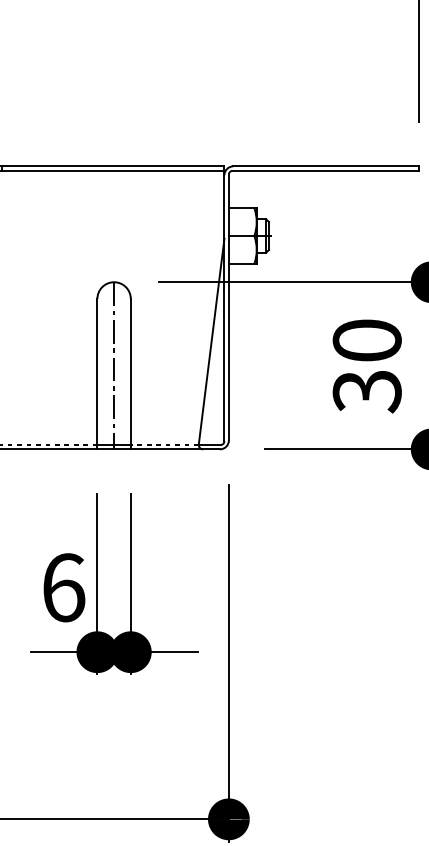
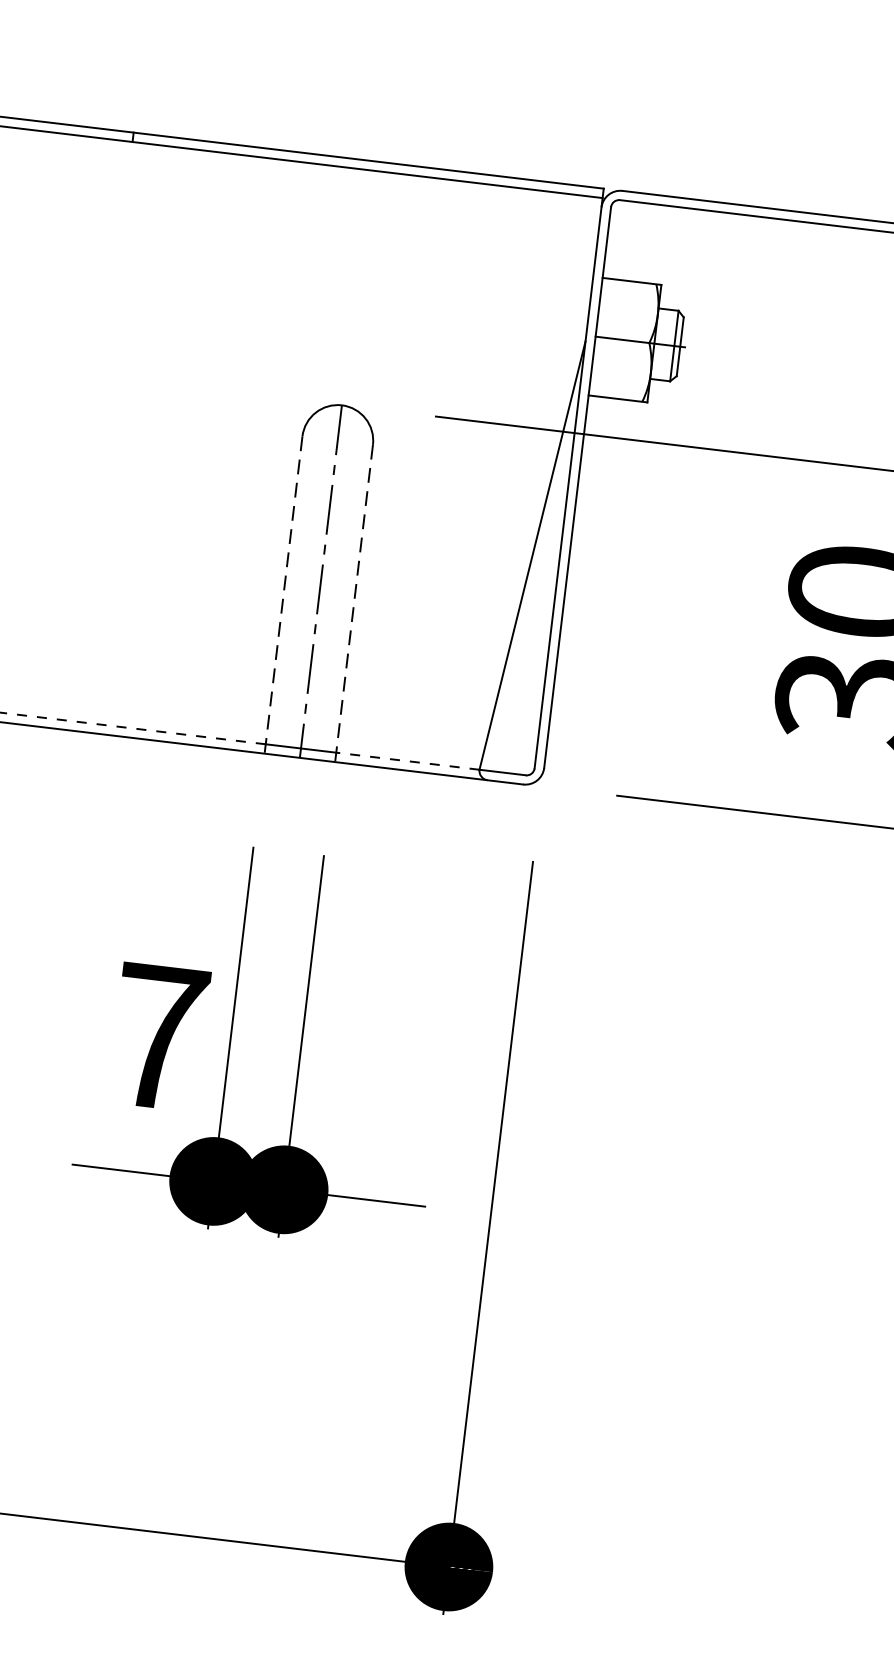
line: (97, 374) -> (283, 595), solid -> dashed
line: (130, 374) -> (353, 604), solid -> dashed
text: (64, 587) -> (160, 1036), 6 -> 7

